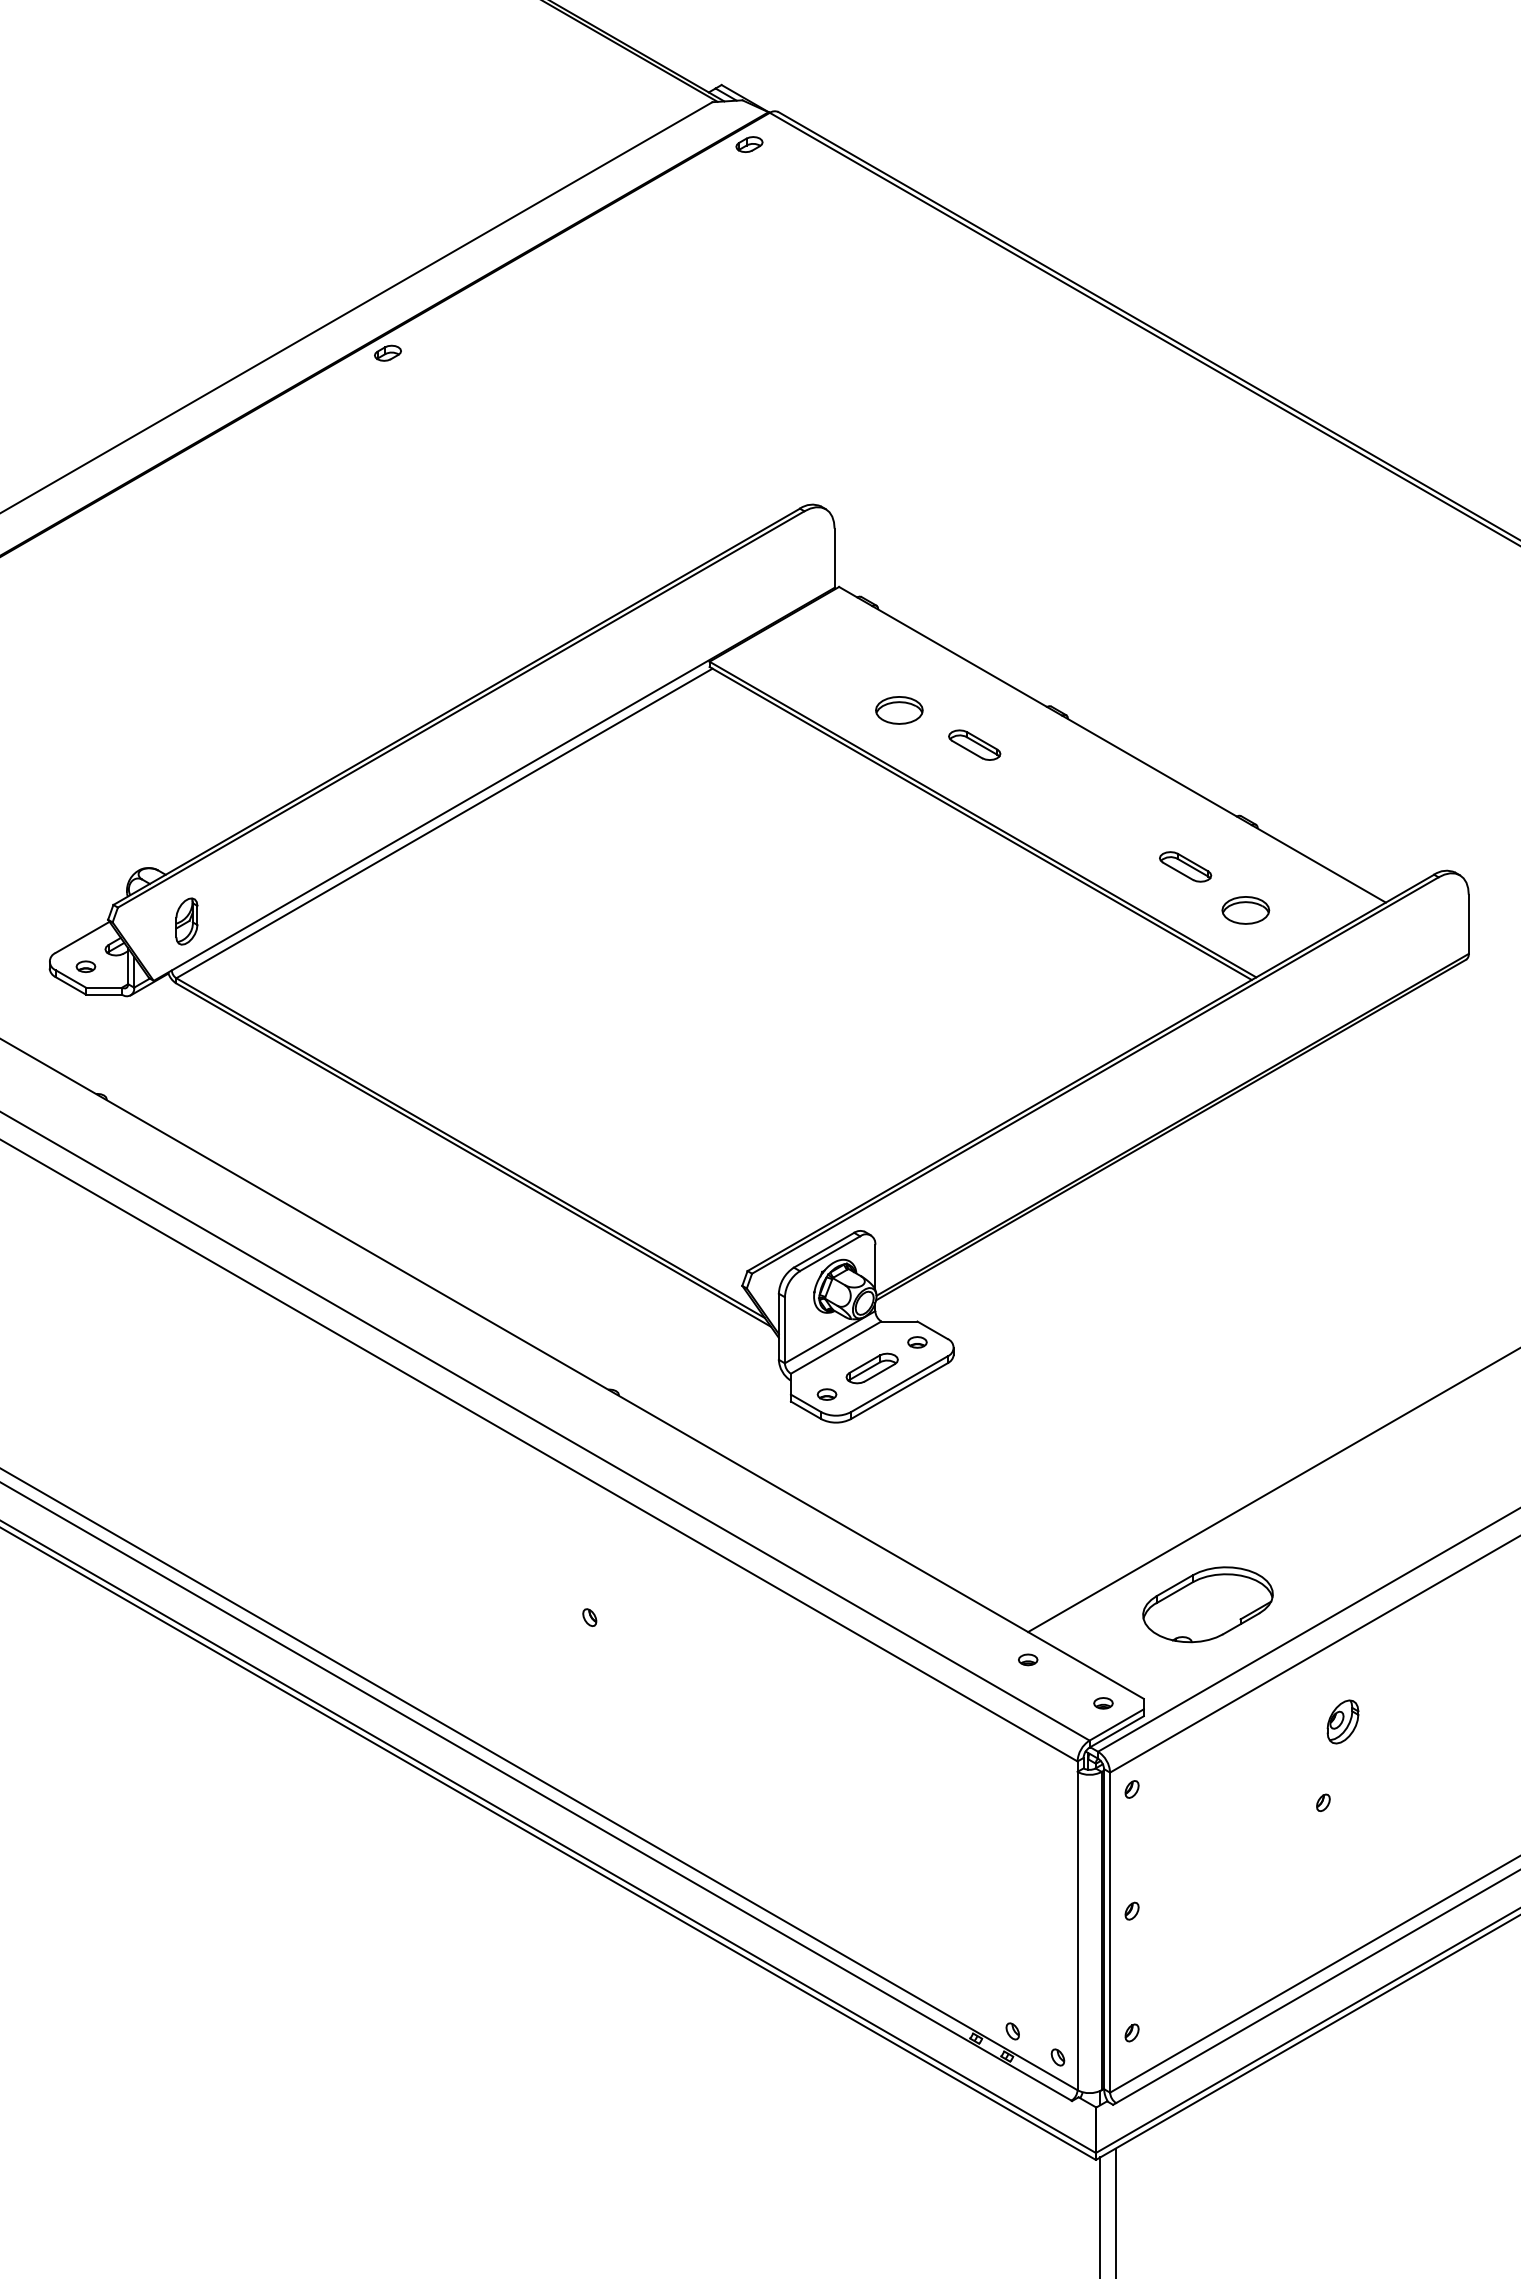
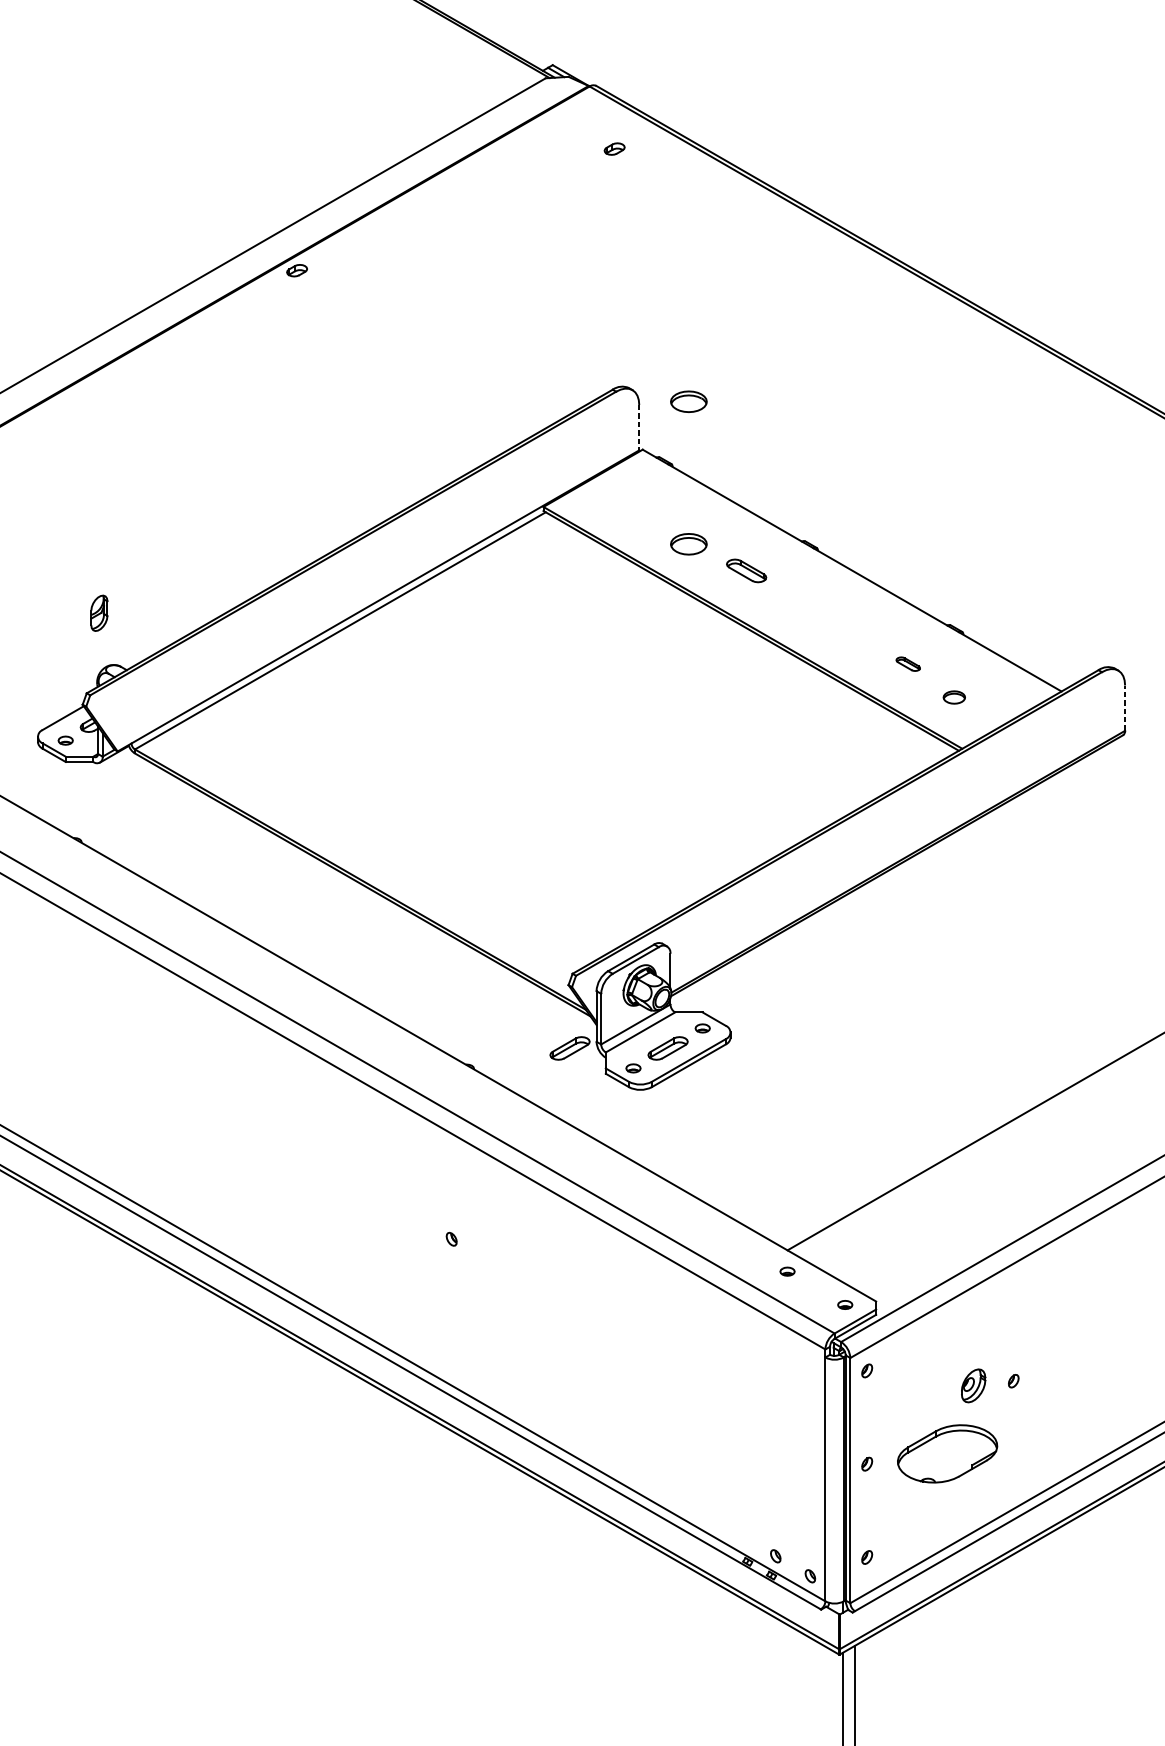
part: (749, 144) -> (614, 149), moved
part: (899, 524) -> (688, 401), added
line: (834, 558) -> (639, 427), solid -> dashed
part: (1185, 866) -> (908, 663), size x0.6
part: (1245, 910) -> (954, 697), size x0.6
part: (186, 921) -> (99, 613), moved
line: (1468, 924) -> (1124, 708), solid -> dashed
part: (743, 1368) -> (569, 1048), added
part: (1207, 1604) -> (947, 1453), moved
part: (1342, 1721) -> (973, 1385), moved

